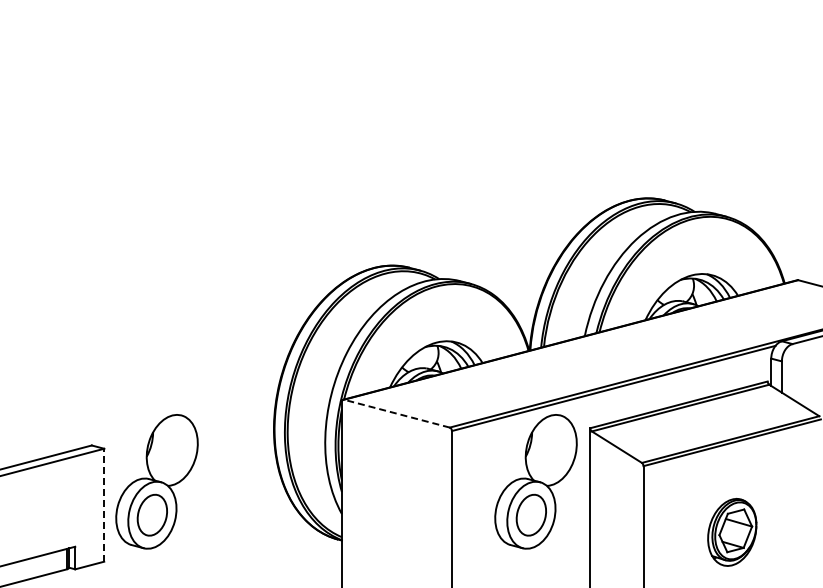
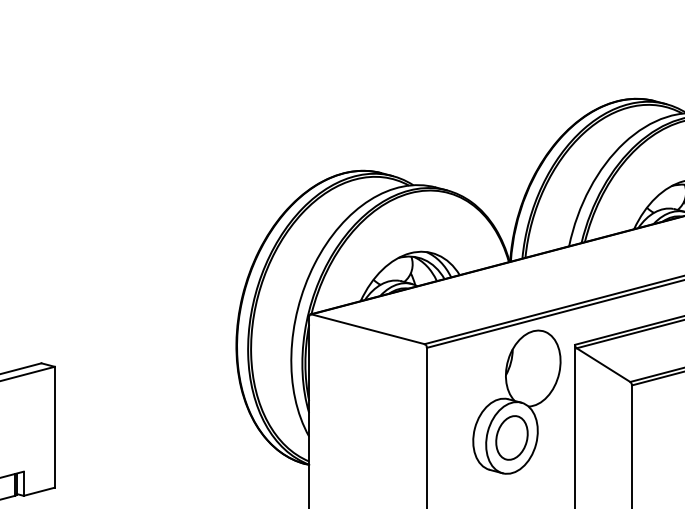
line: (396, 413) -> (367, 329), dashed -> solid
part: (156, 481) -> (110, 401), removed
line: (104, 504) -> (55, 426), dashed -> solid

